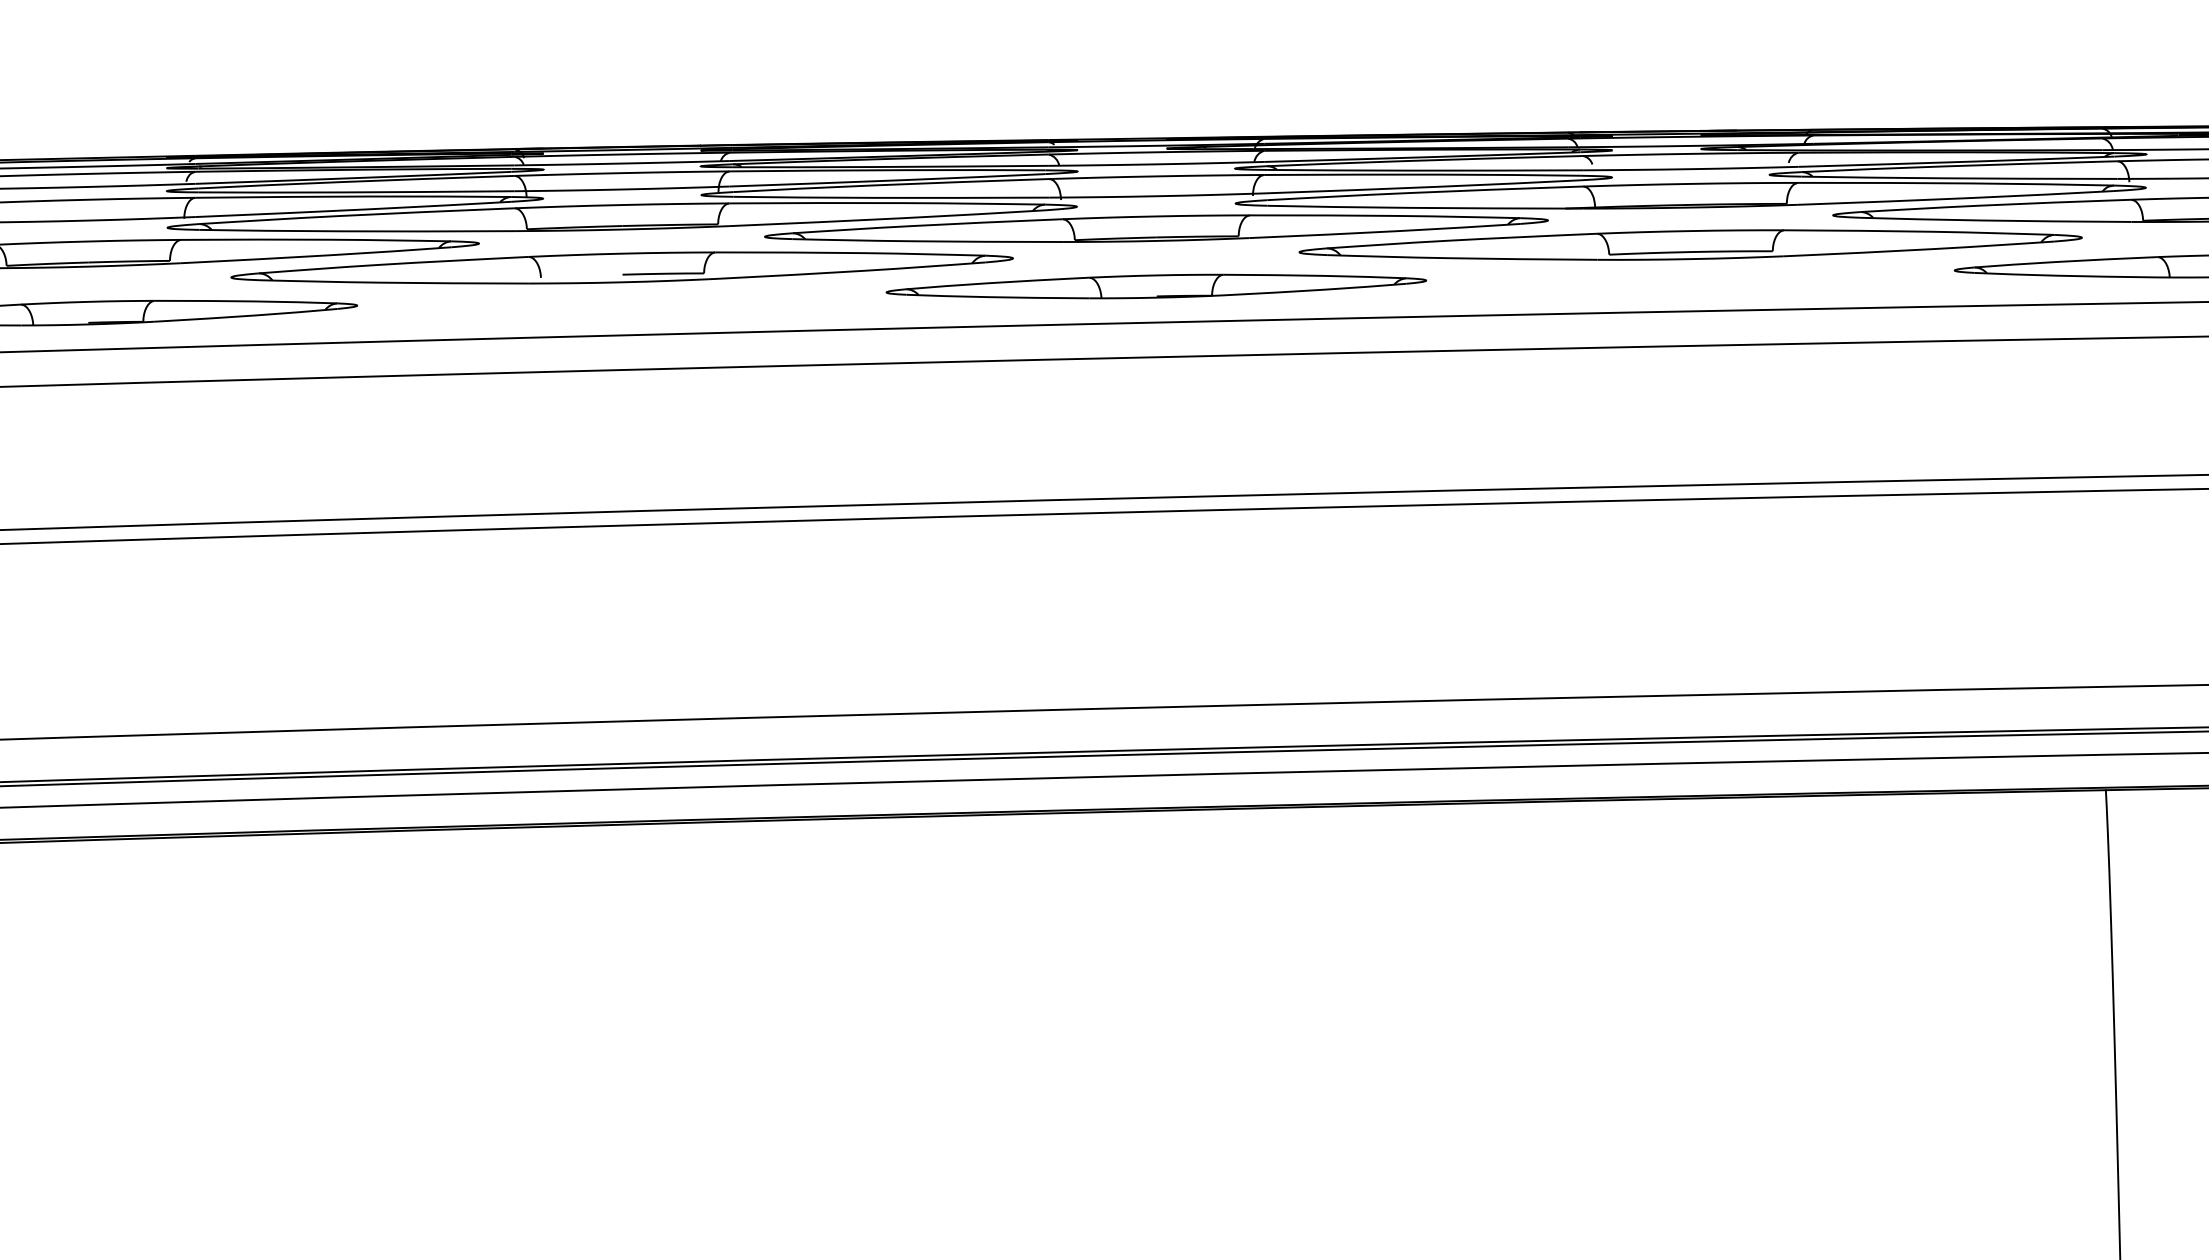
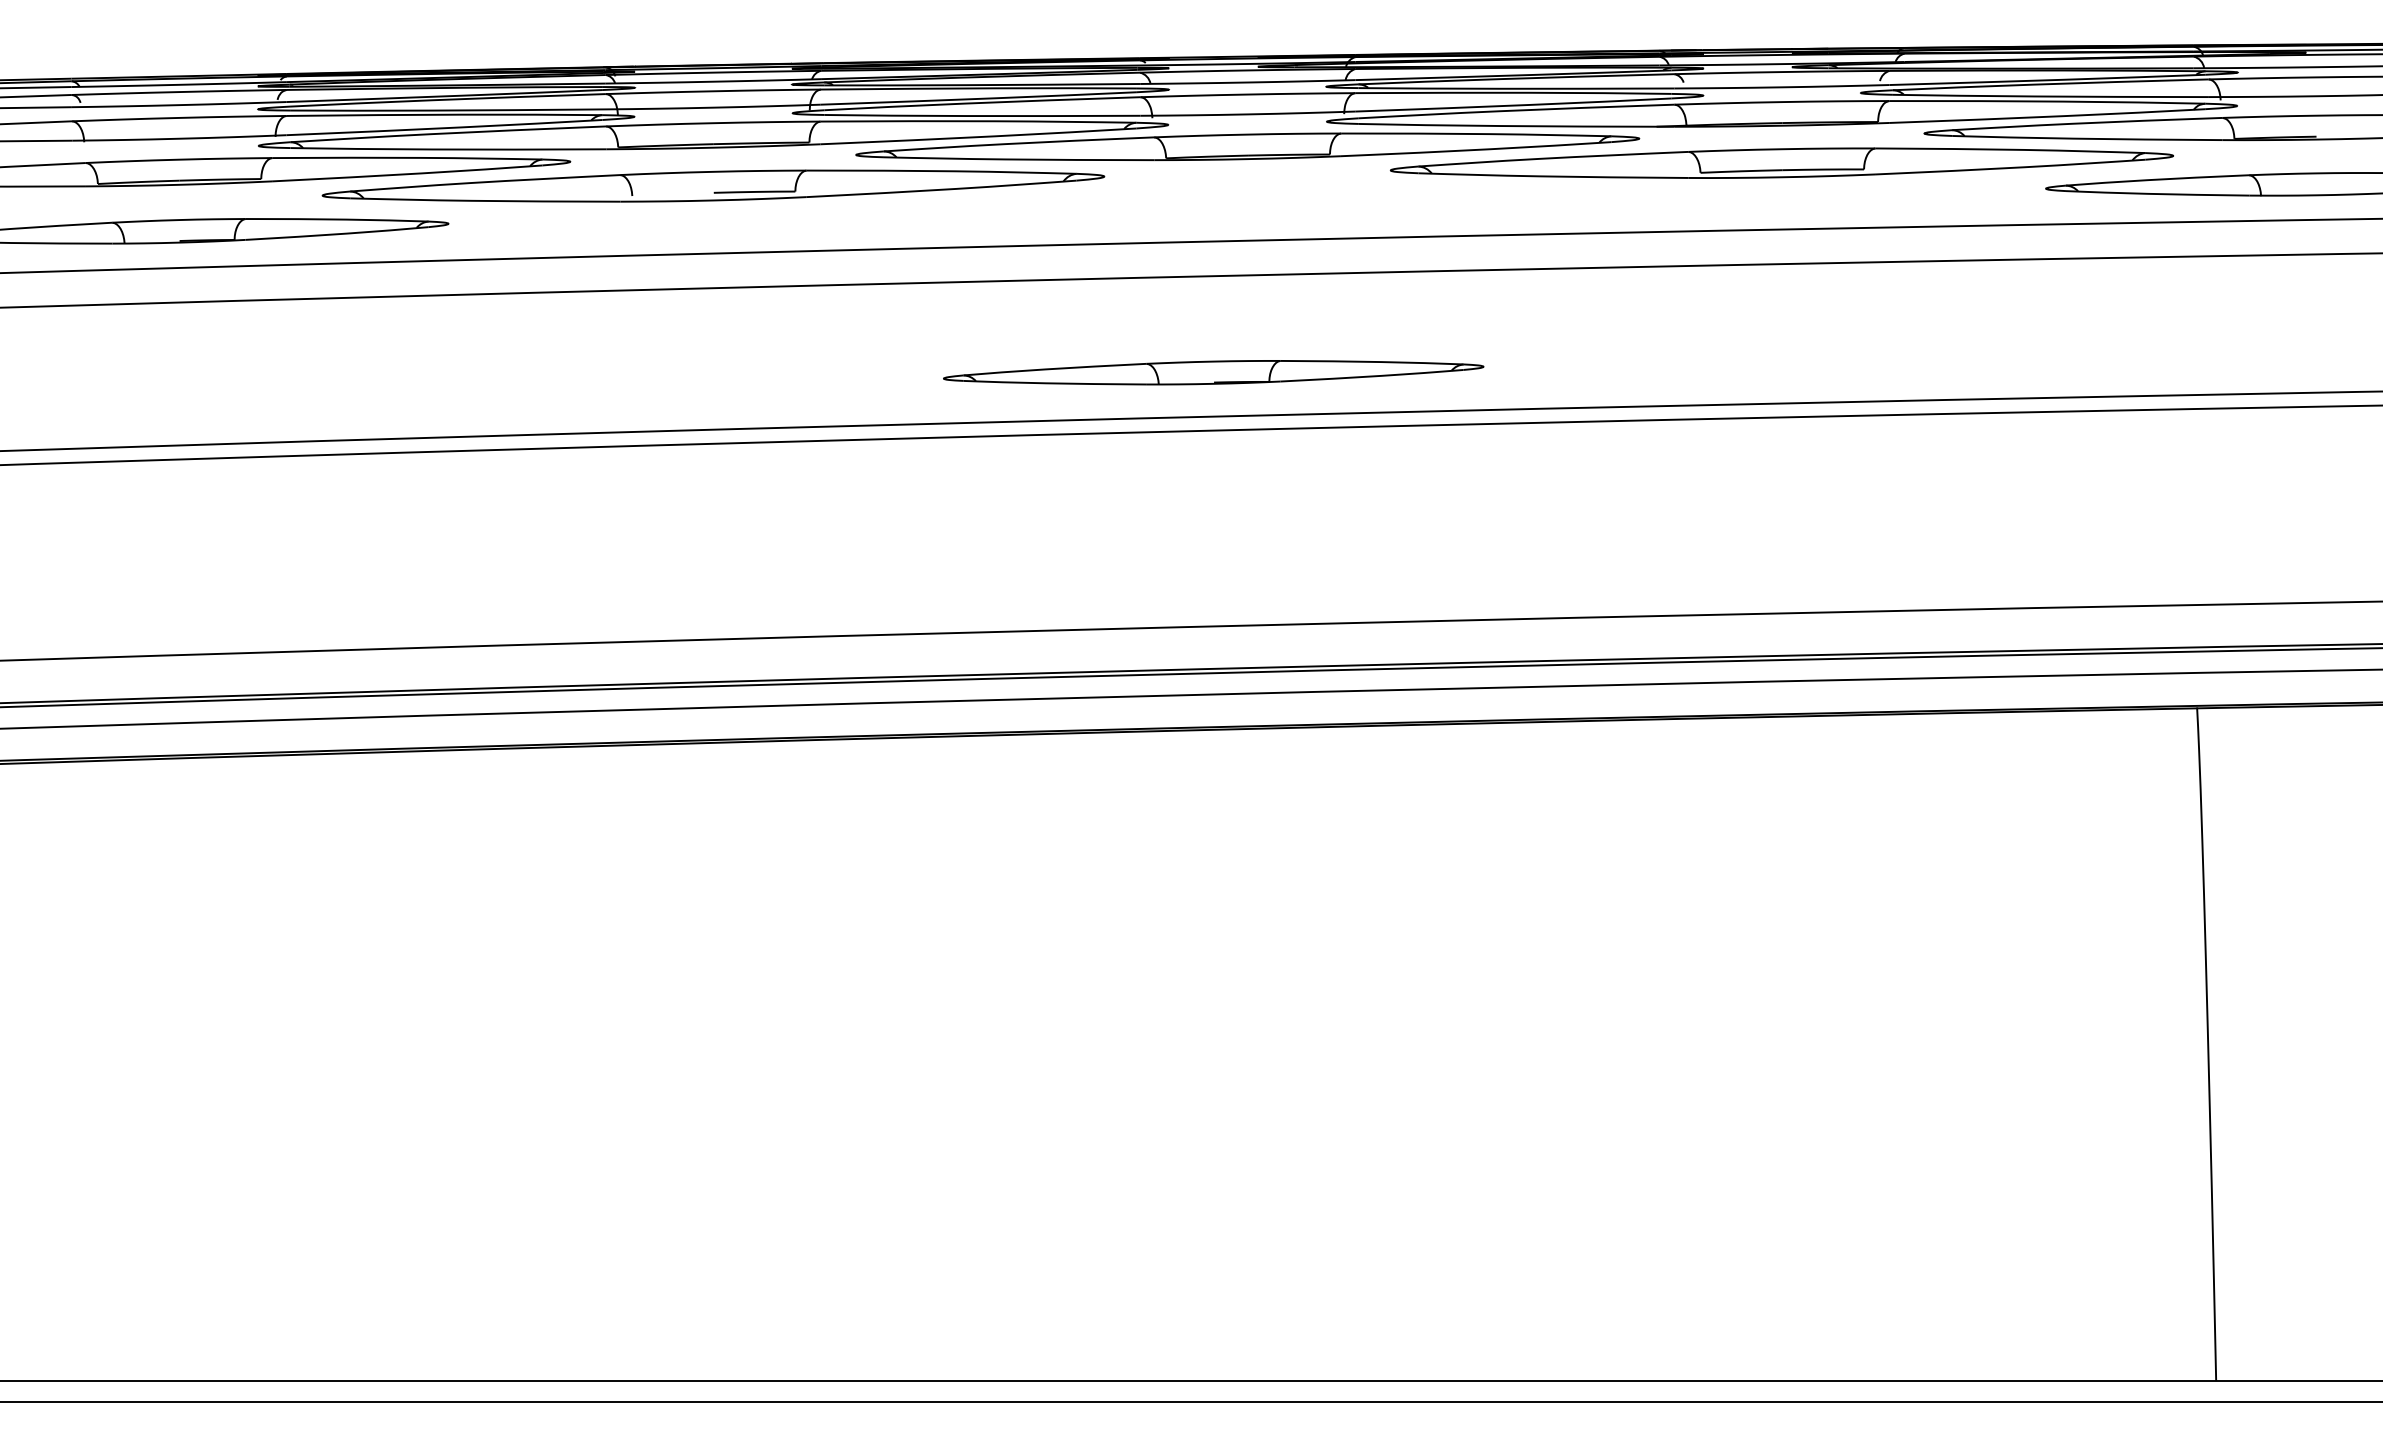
part: (1156, 286) -> (1213, 372), moved

